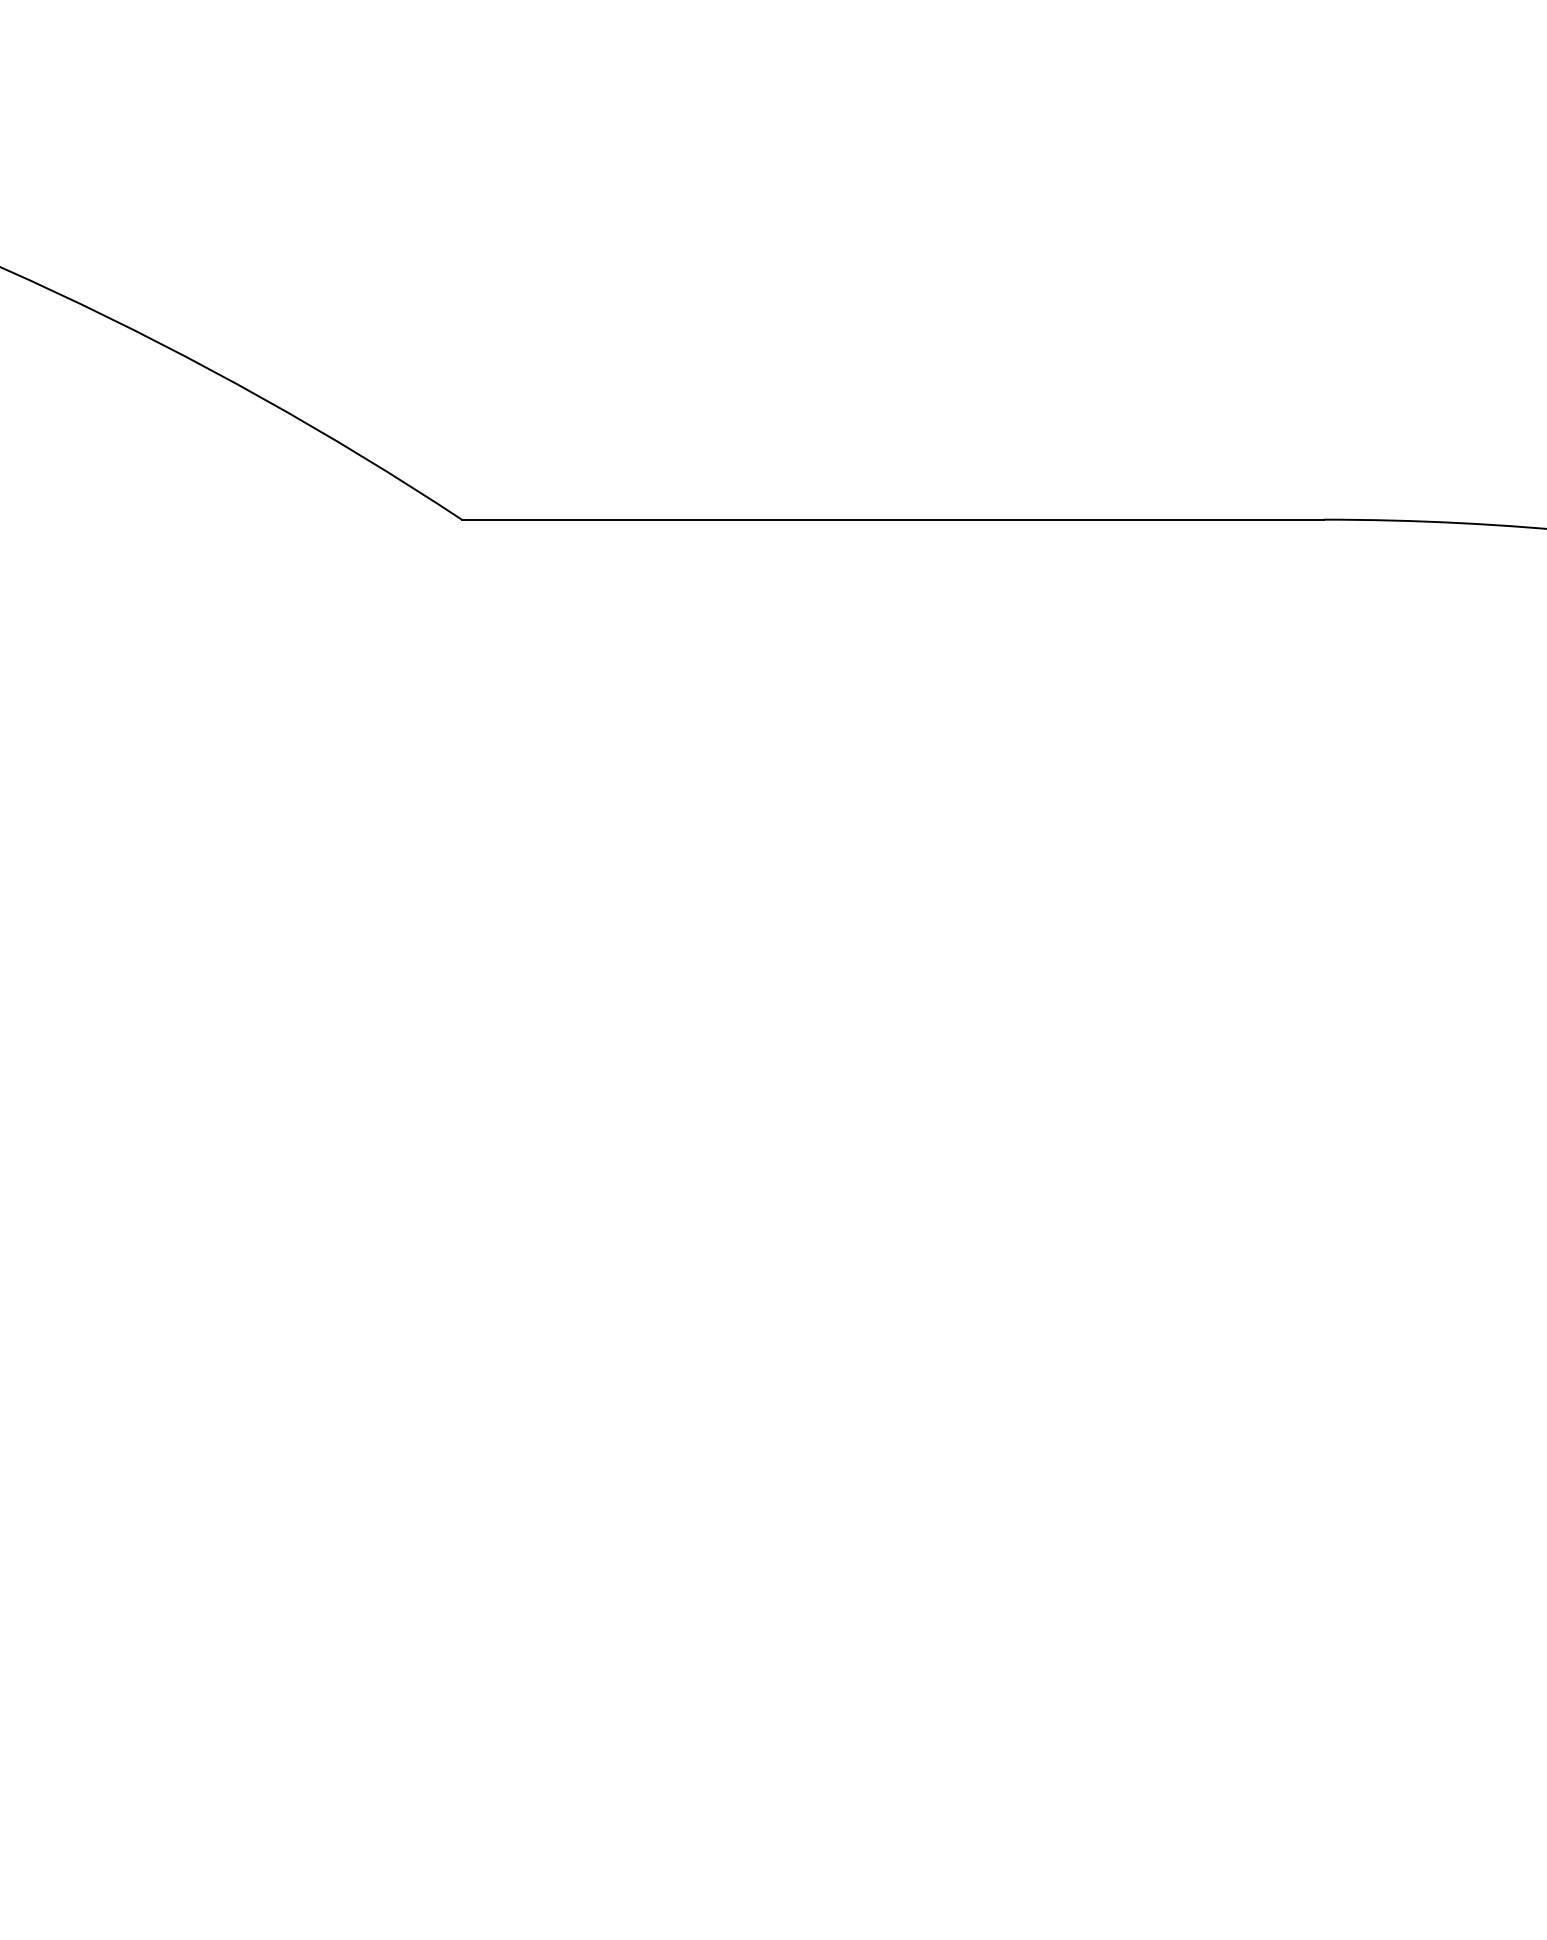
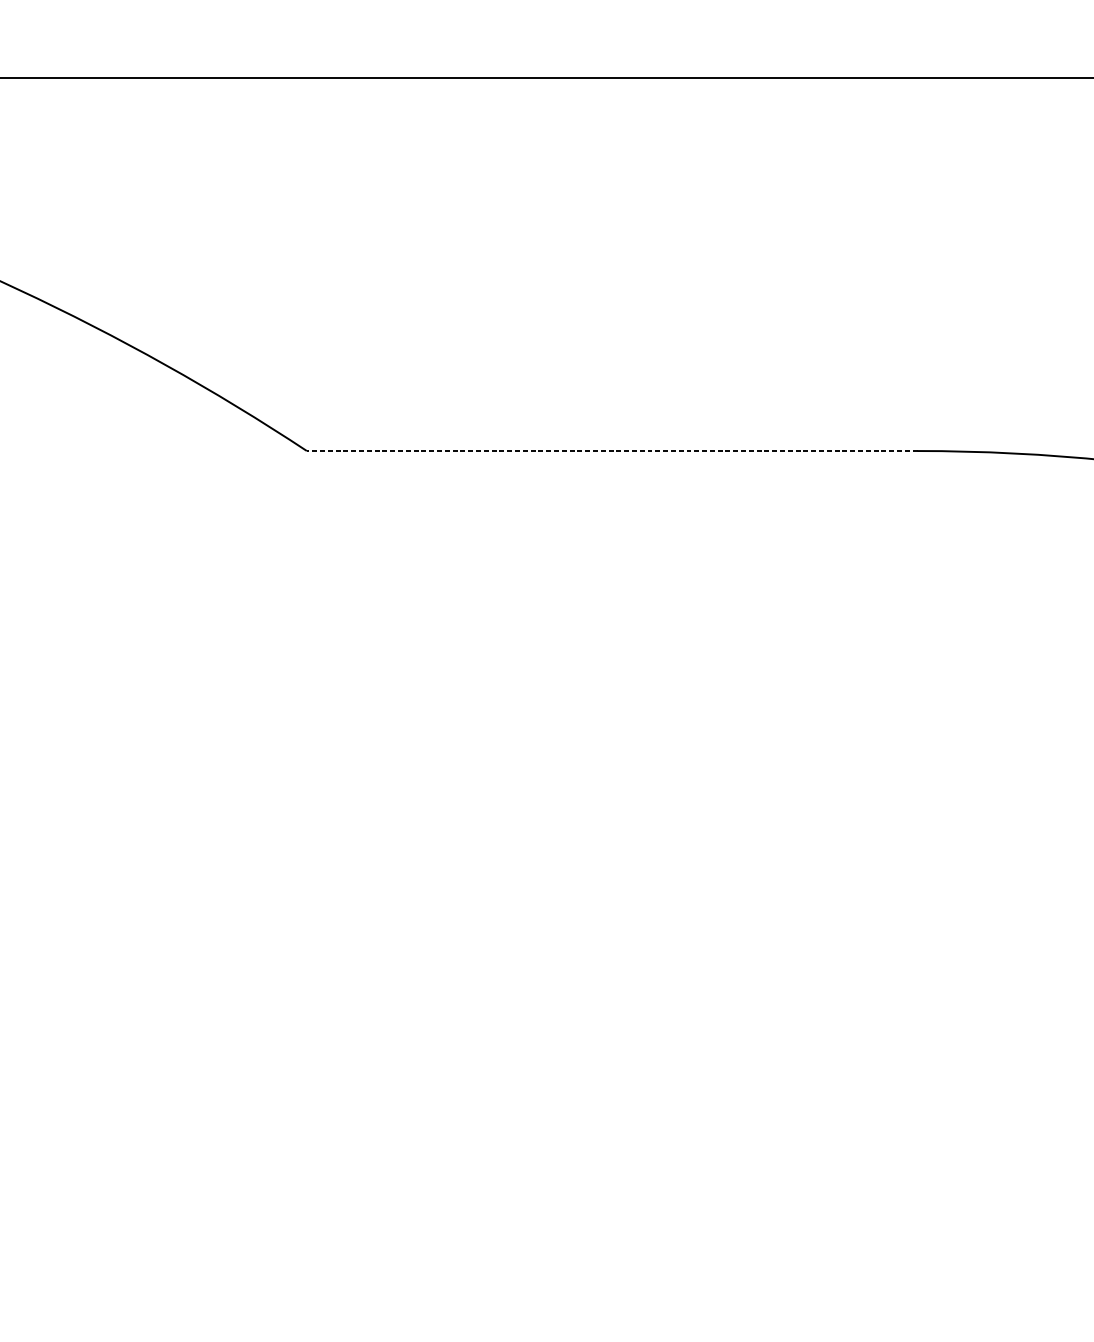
line: (892, 519) -> (612, 450), solid -> dashed

